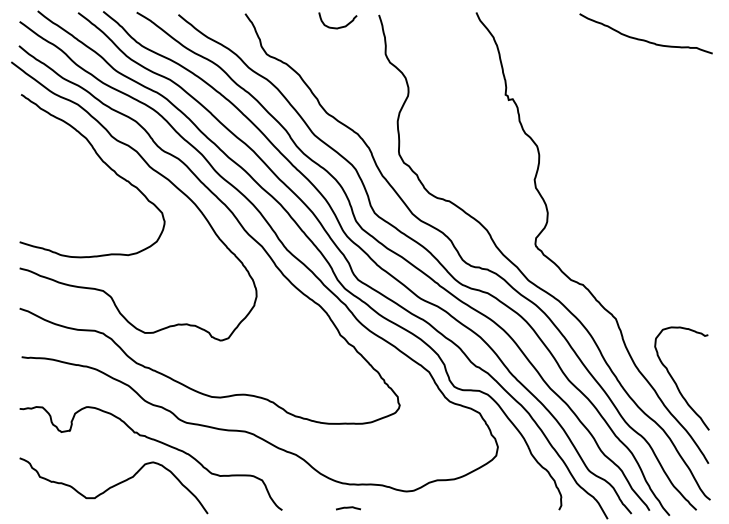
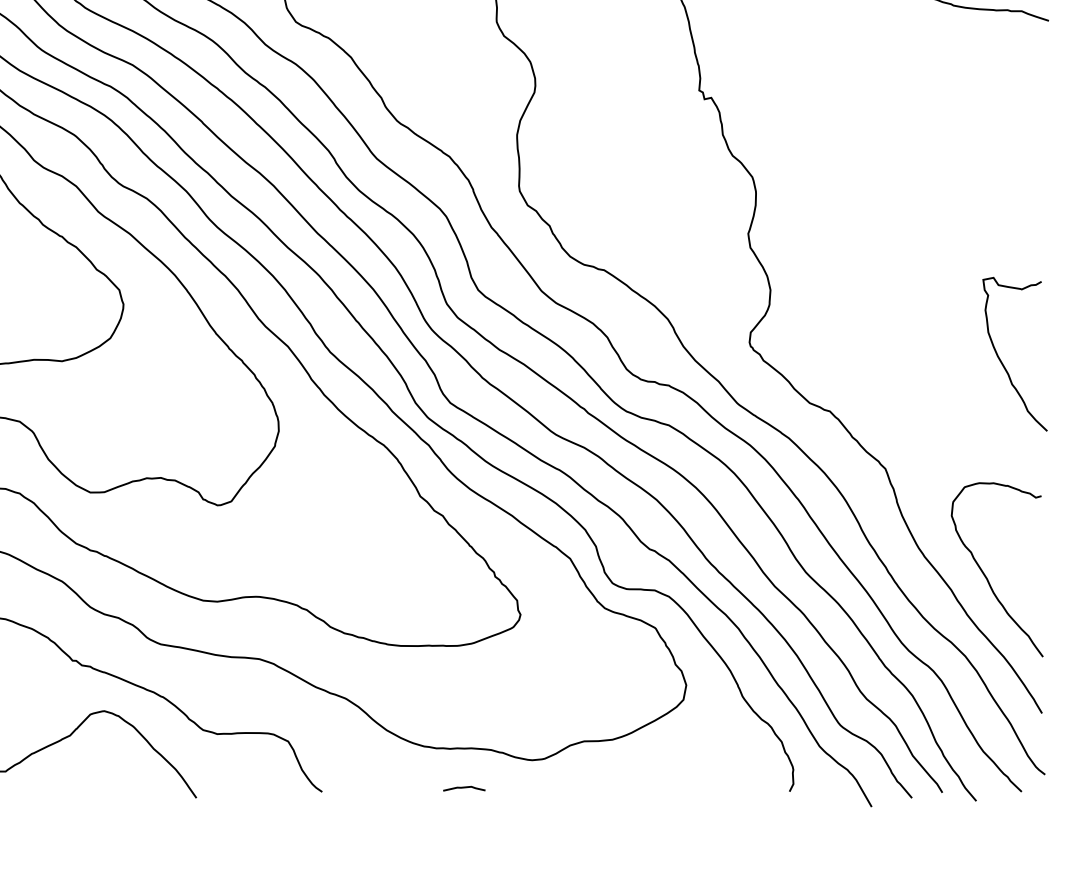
curve: (684, 253) -> (1001, 358), added
curve: (348, 508) -> (464, 788), moved

